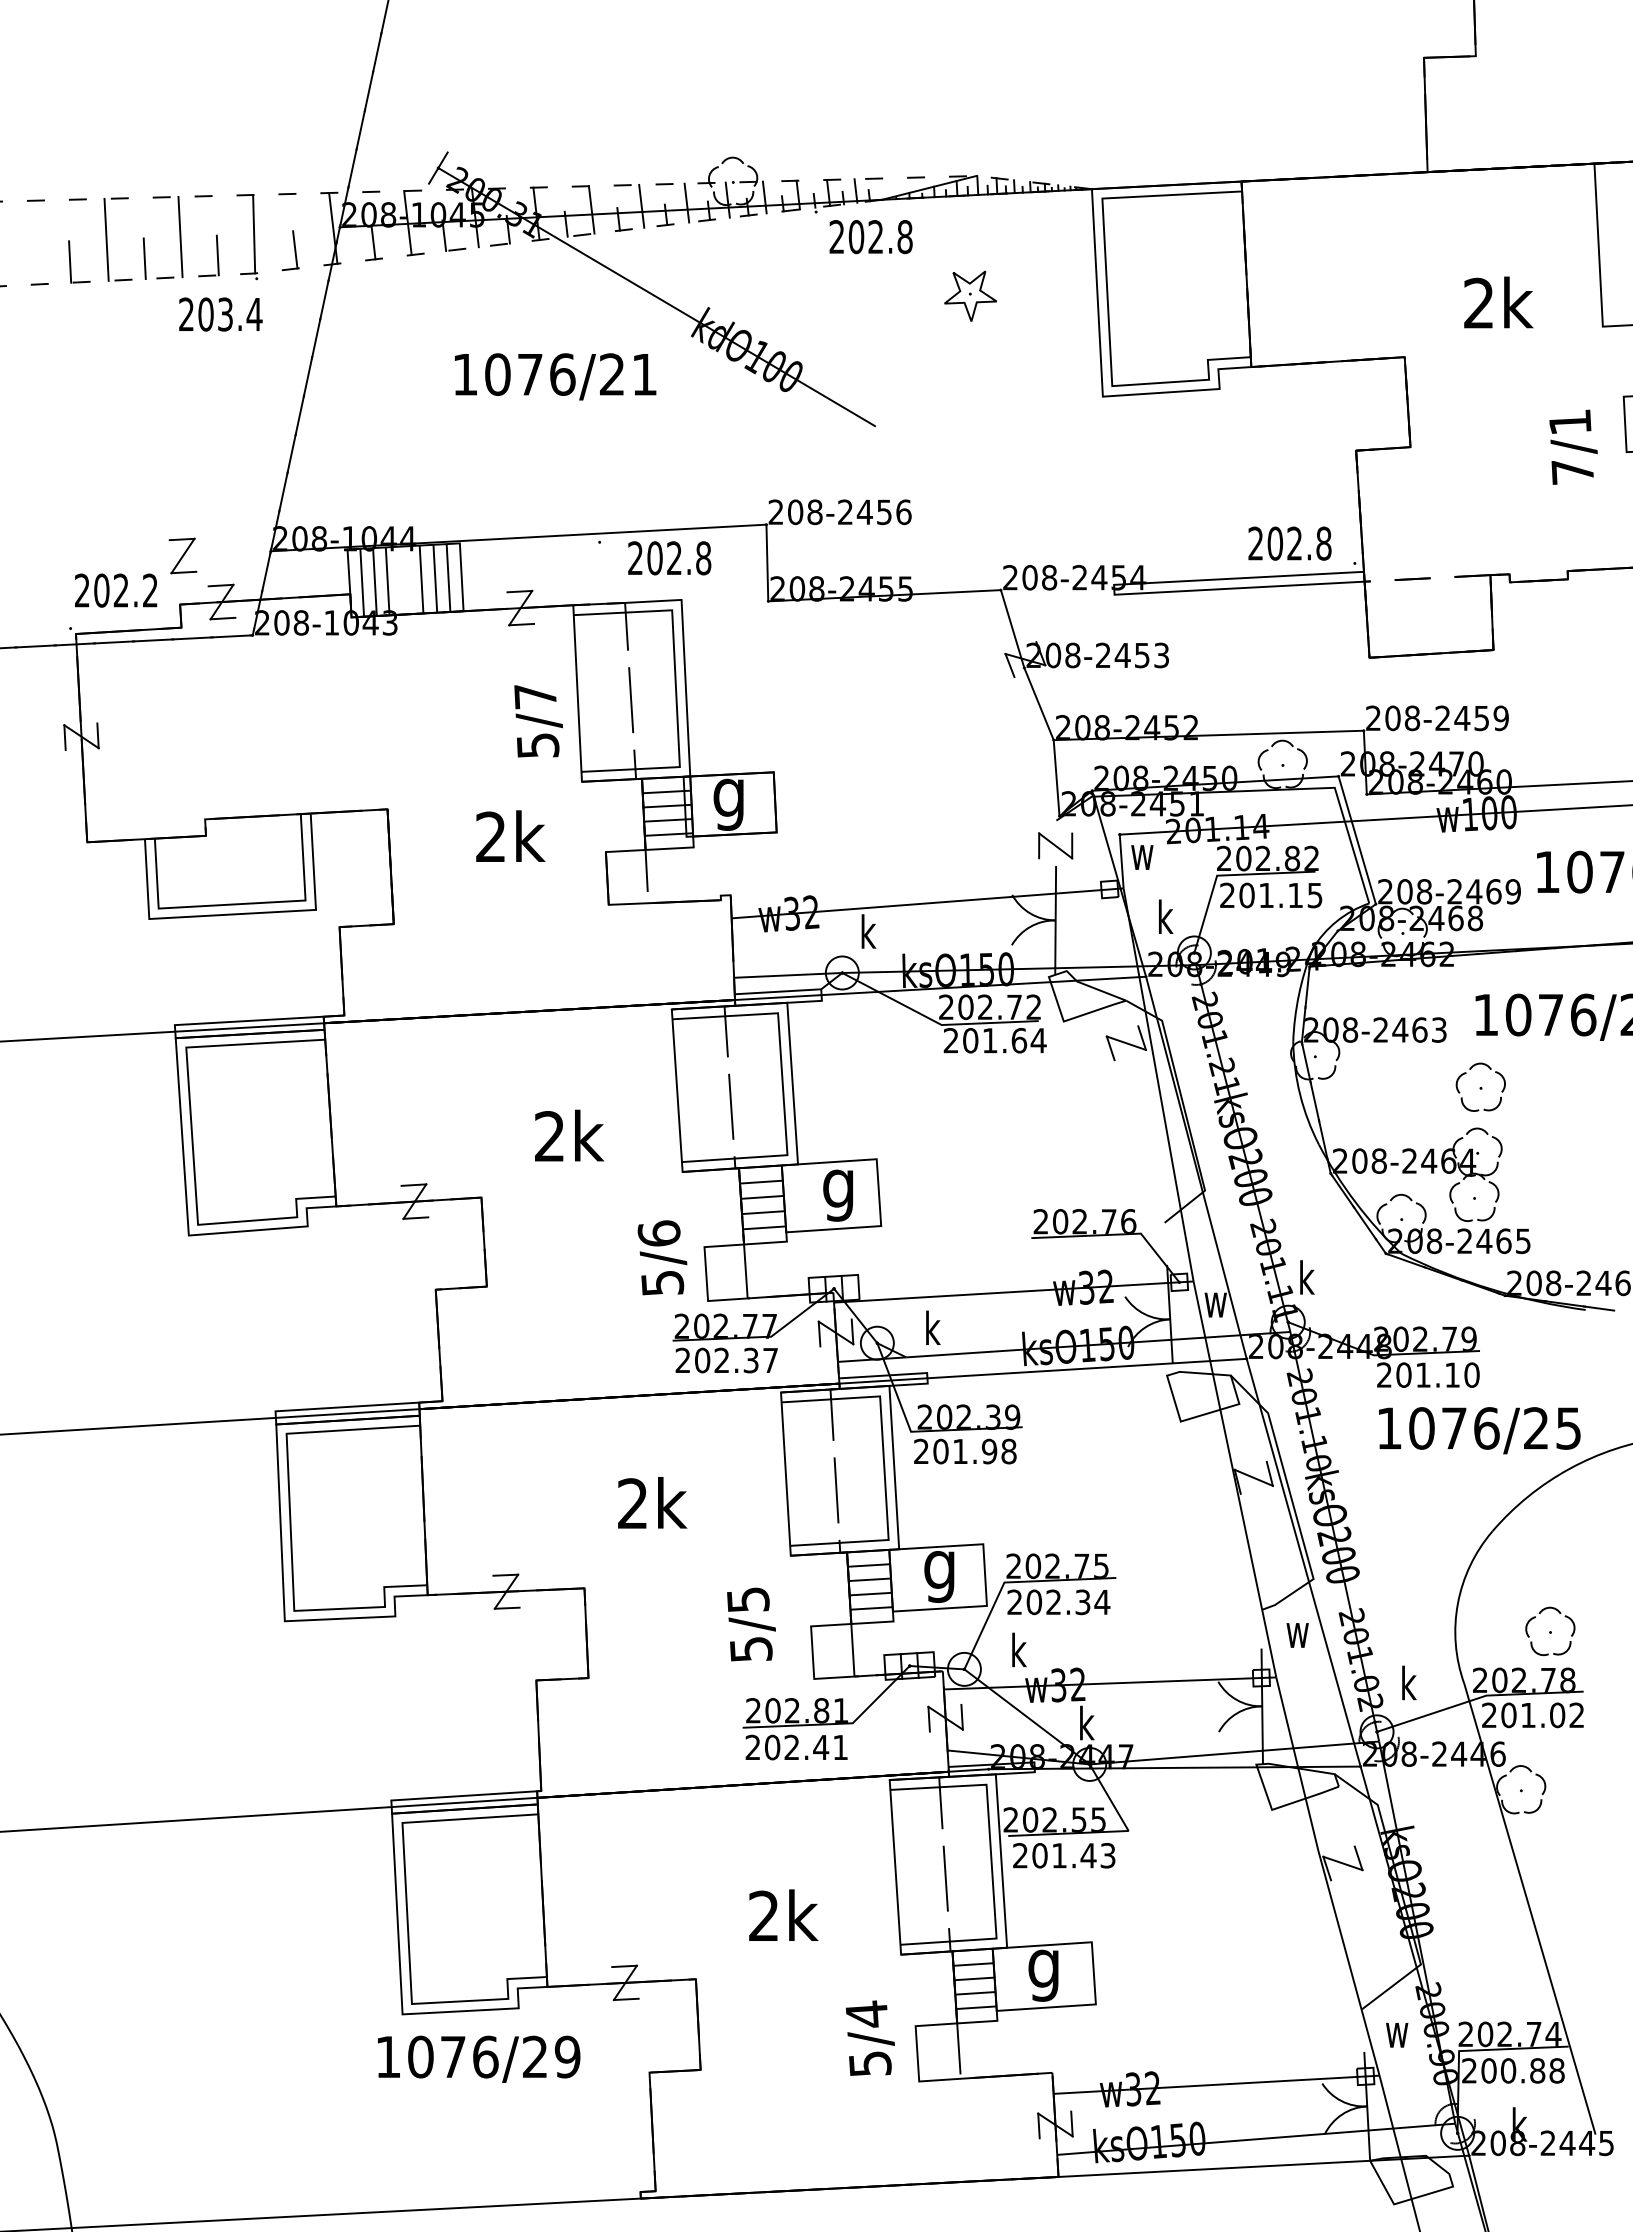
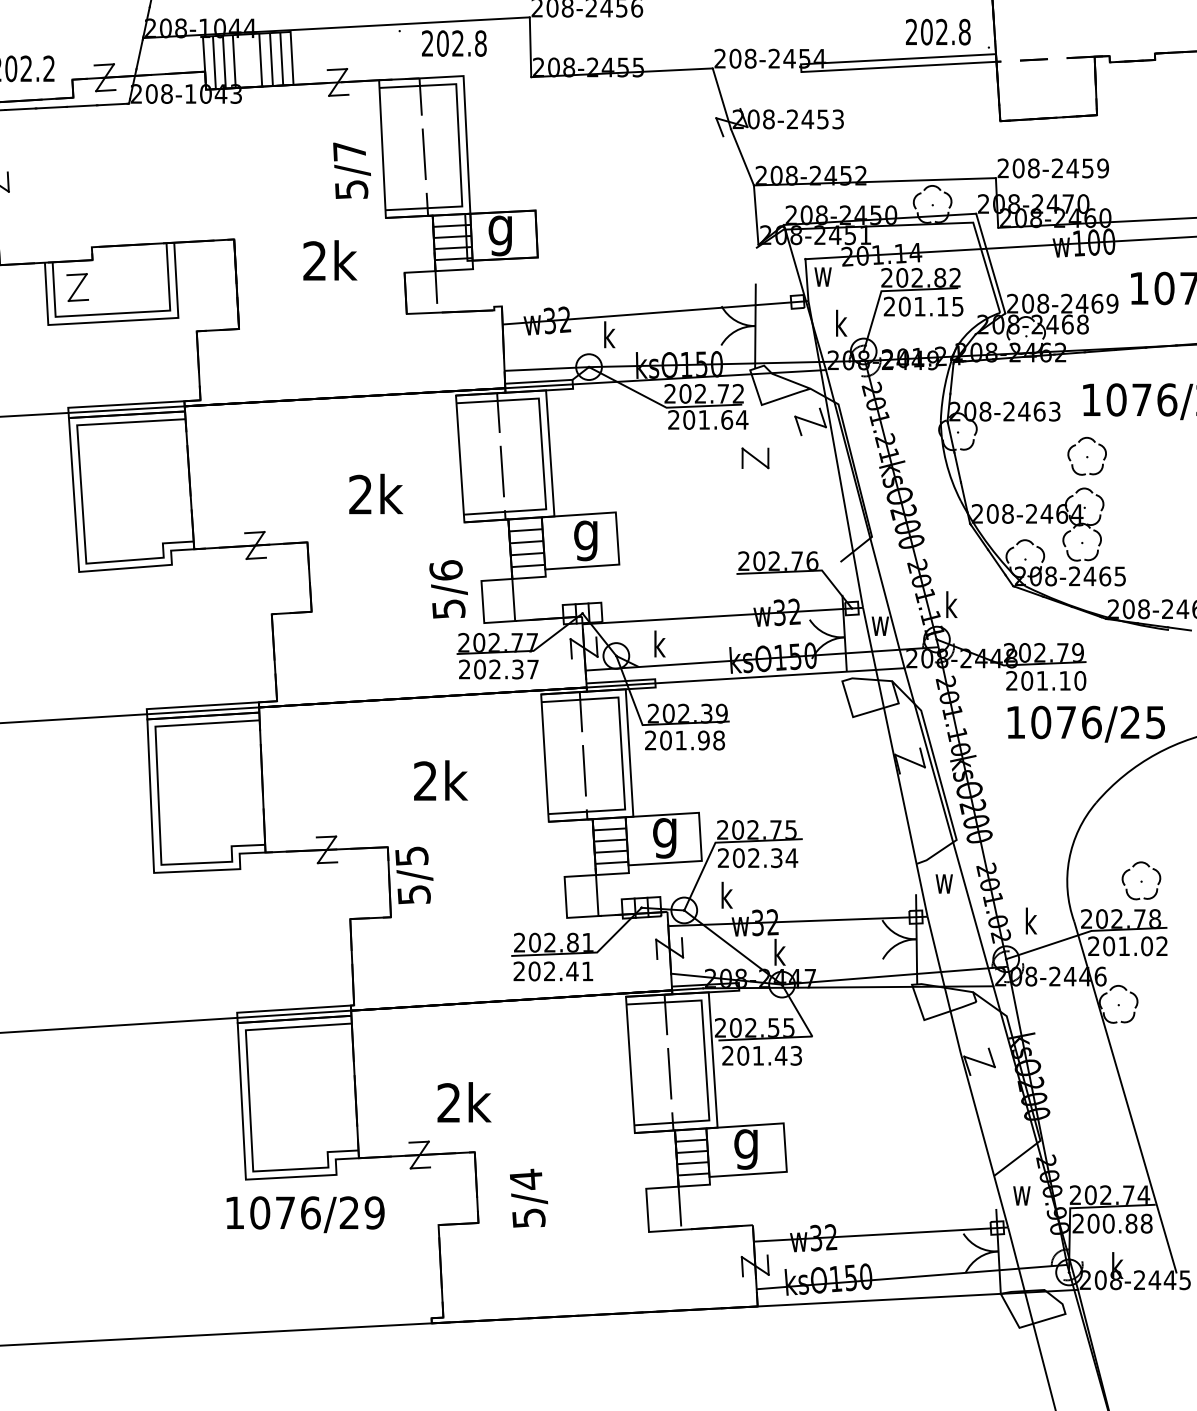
part: (182, 555) -> (77, 287), moved
part: (1055, 845) -> (755, 458), moved
text: (751, 1624) -> (414, 875), moved
text: (783, 1914) -> (464, 1101), moved
text: (870, 2037) -> (529, 1197), moved

